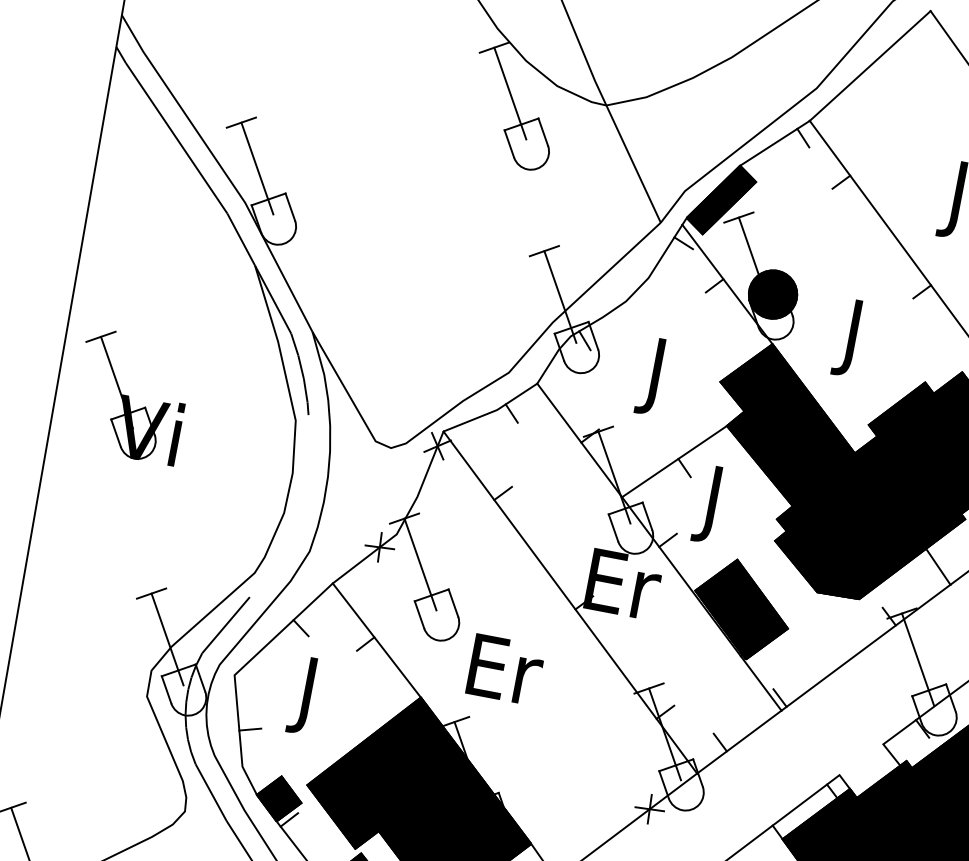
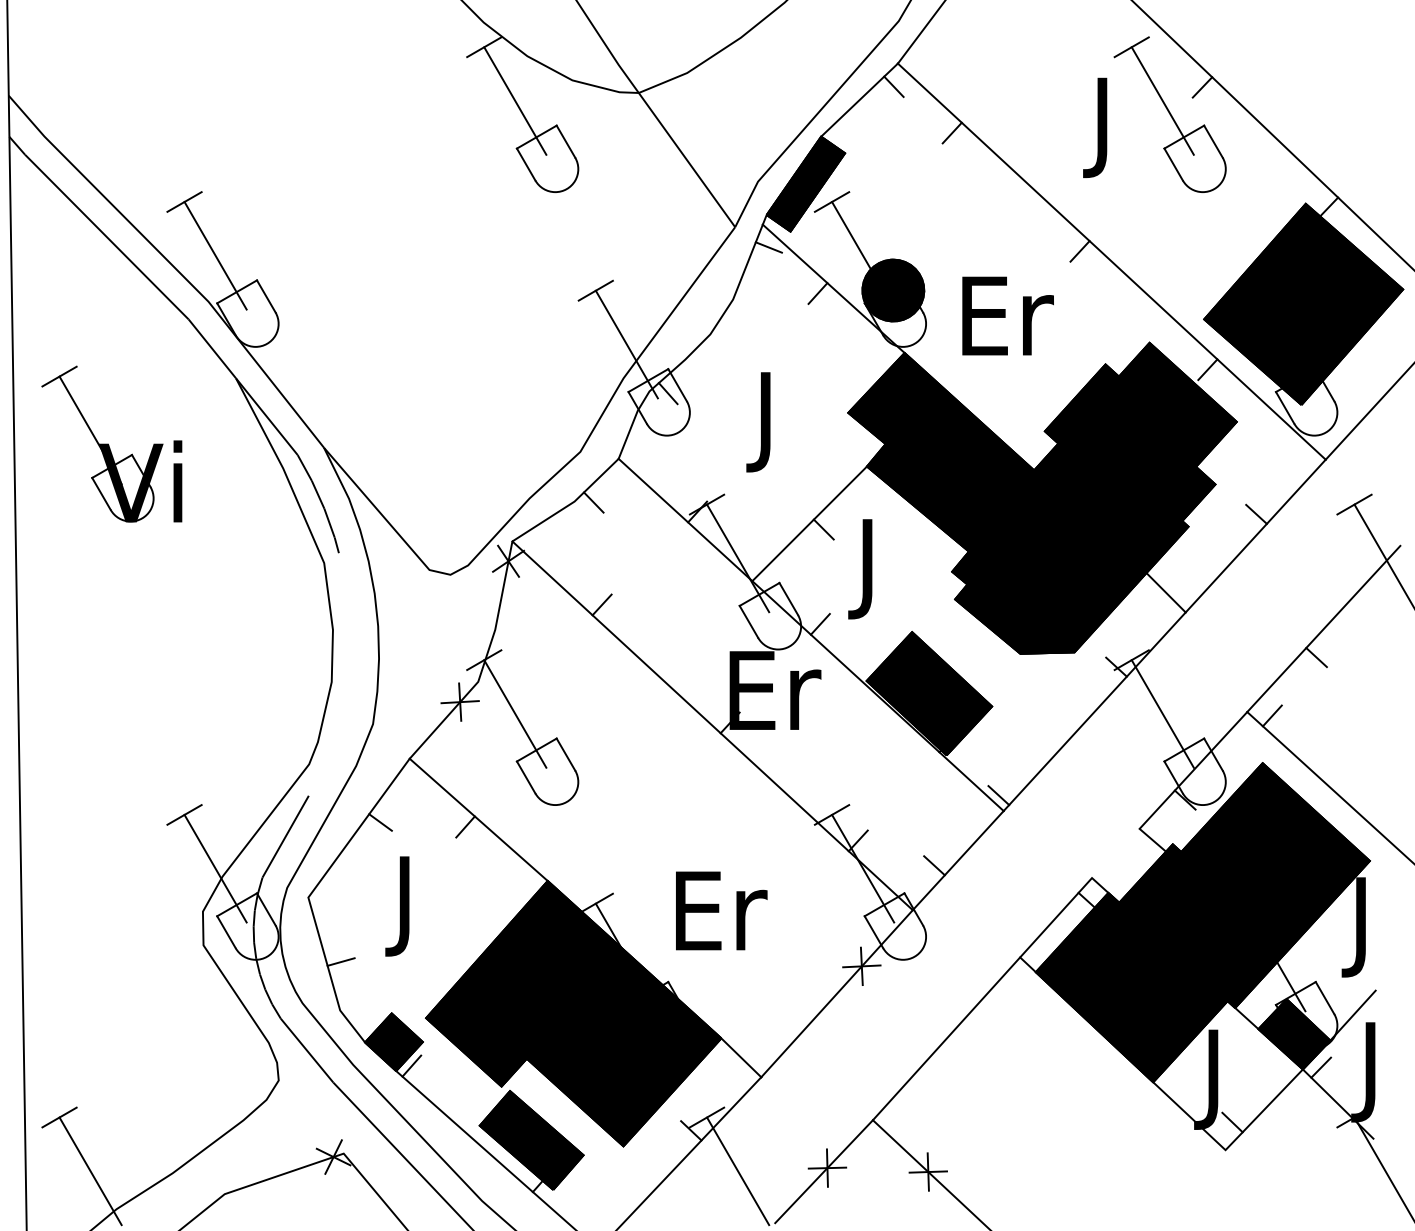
text: (855, 338) -> (1007, 326), J -> Er
part: (131, 395) -> (111, 443), moved
text: (505, 669) -> (721, 910), moved

